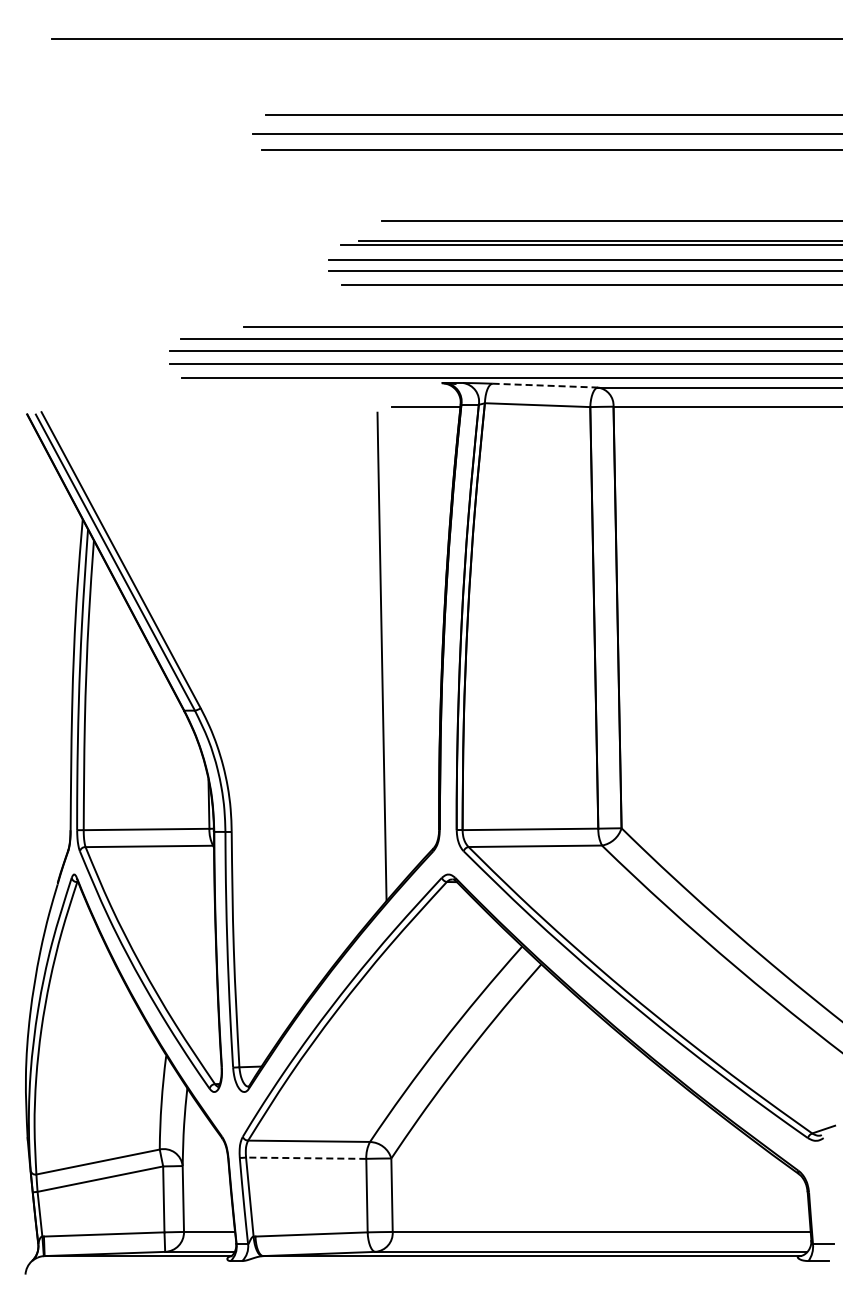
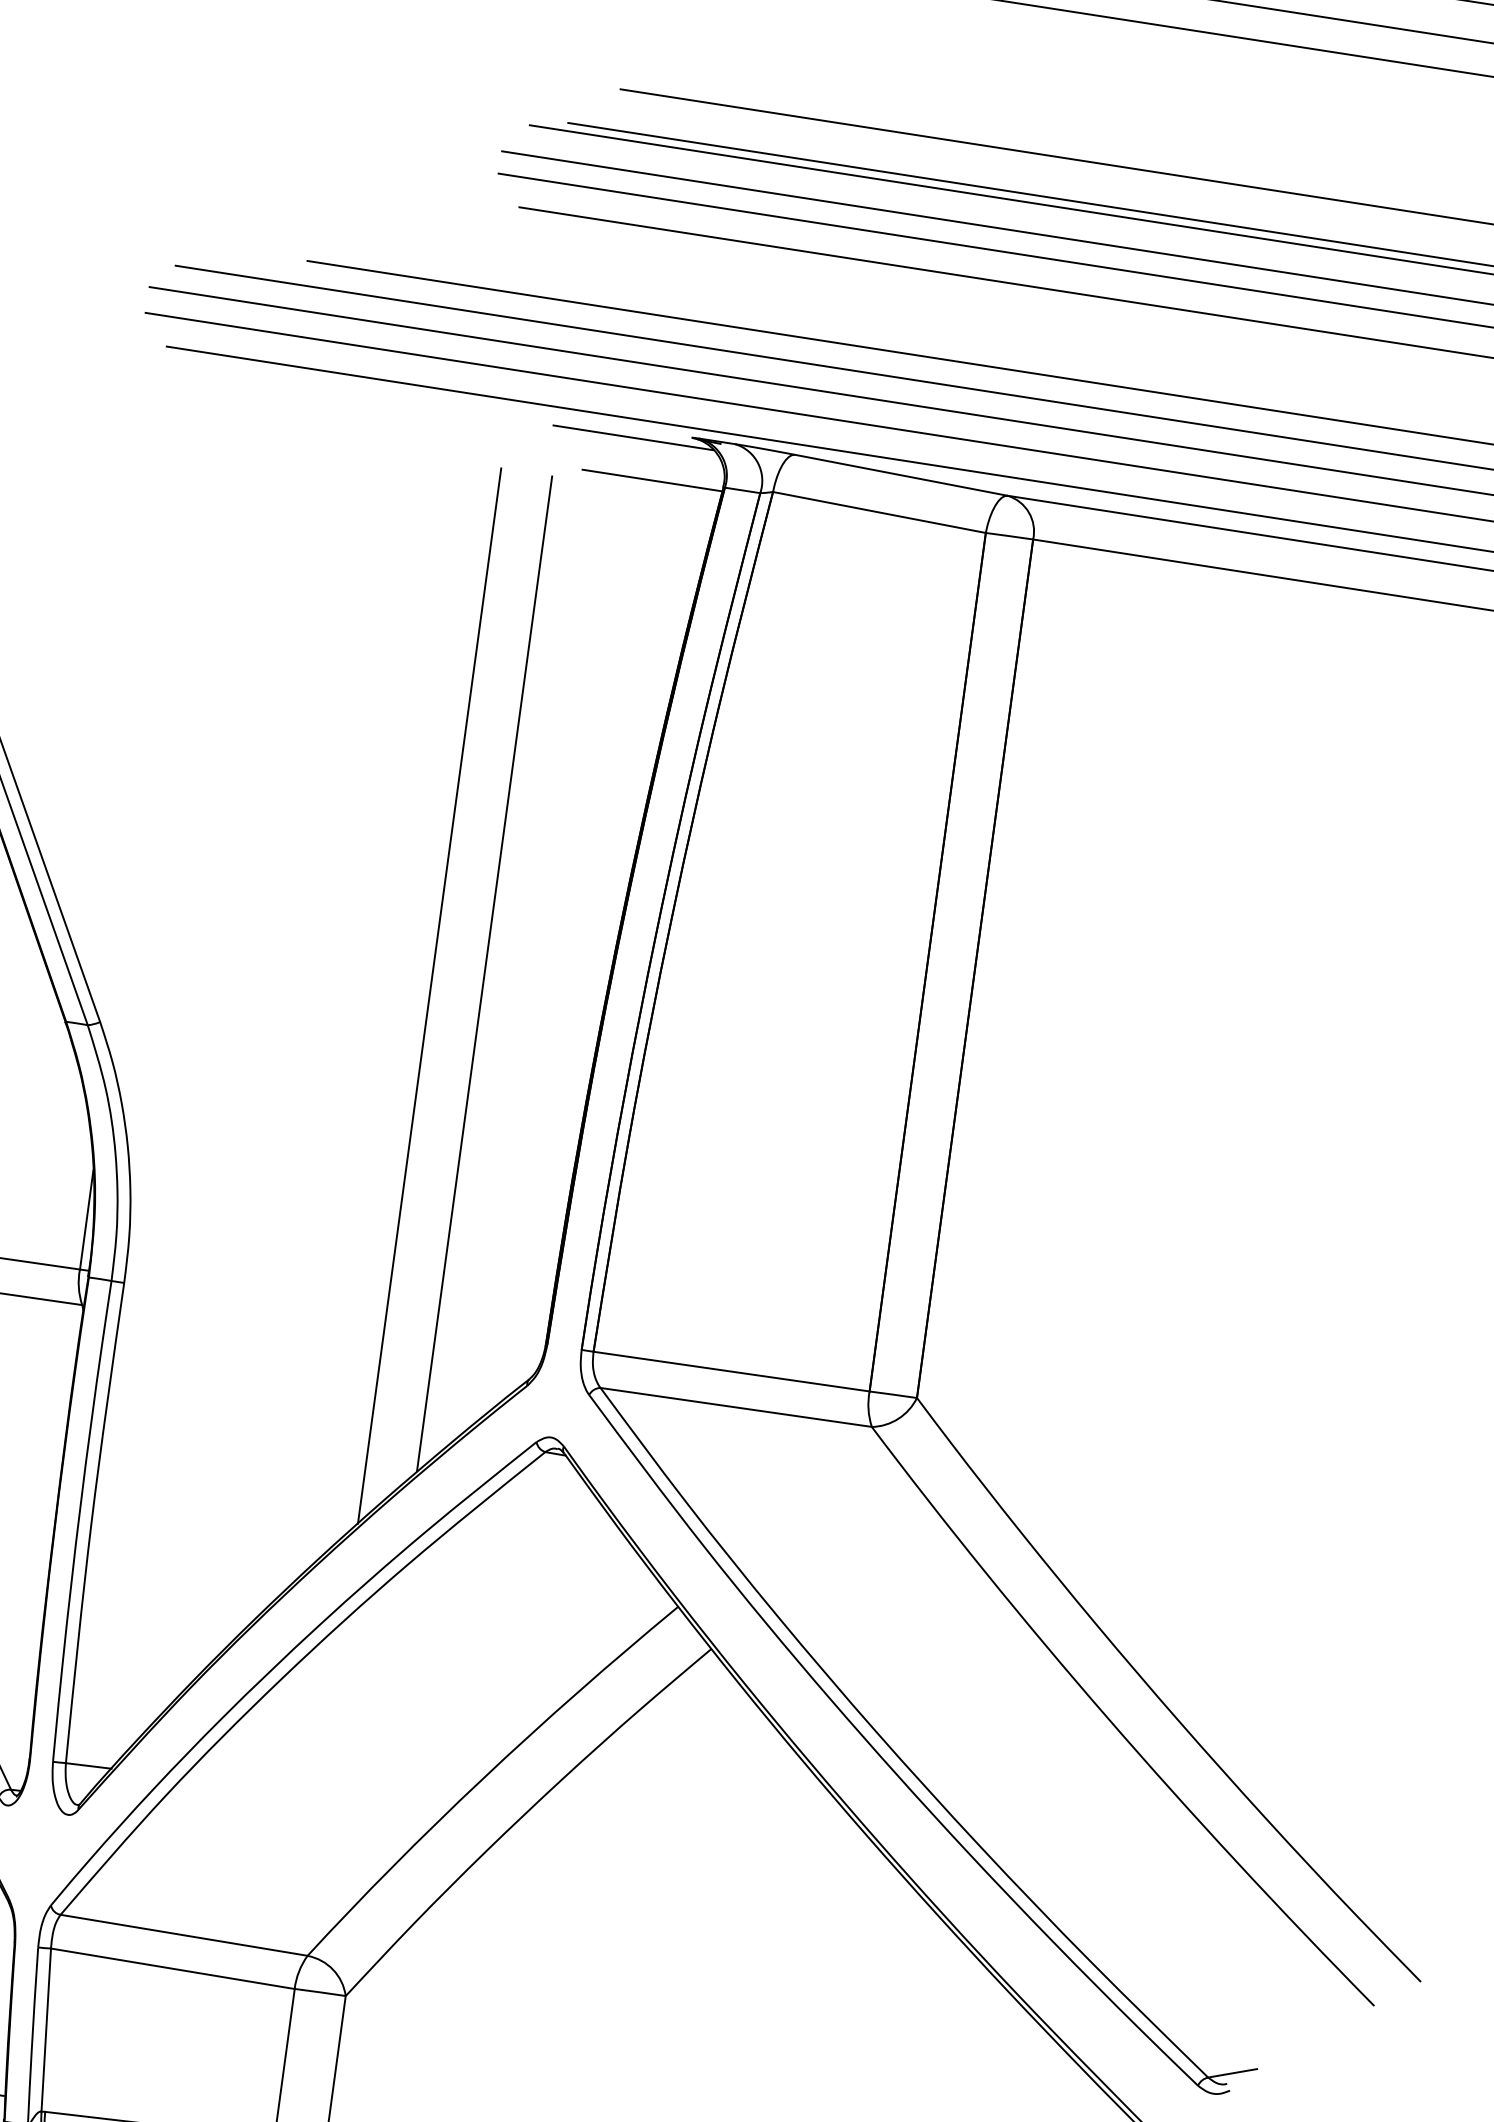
line: (544, 385) -> (899, 474), dashed -> solid
line: (413, 387) -> (633, 437), added
line: (357, 671) -> (430, 996), added
line: (305, 1158) -> (171, 1969), dashed -> solid

